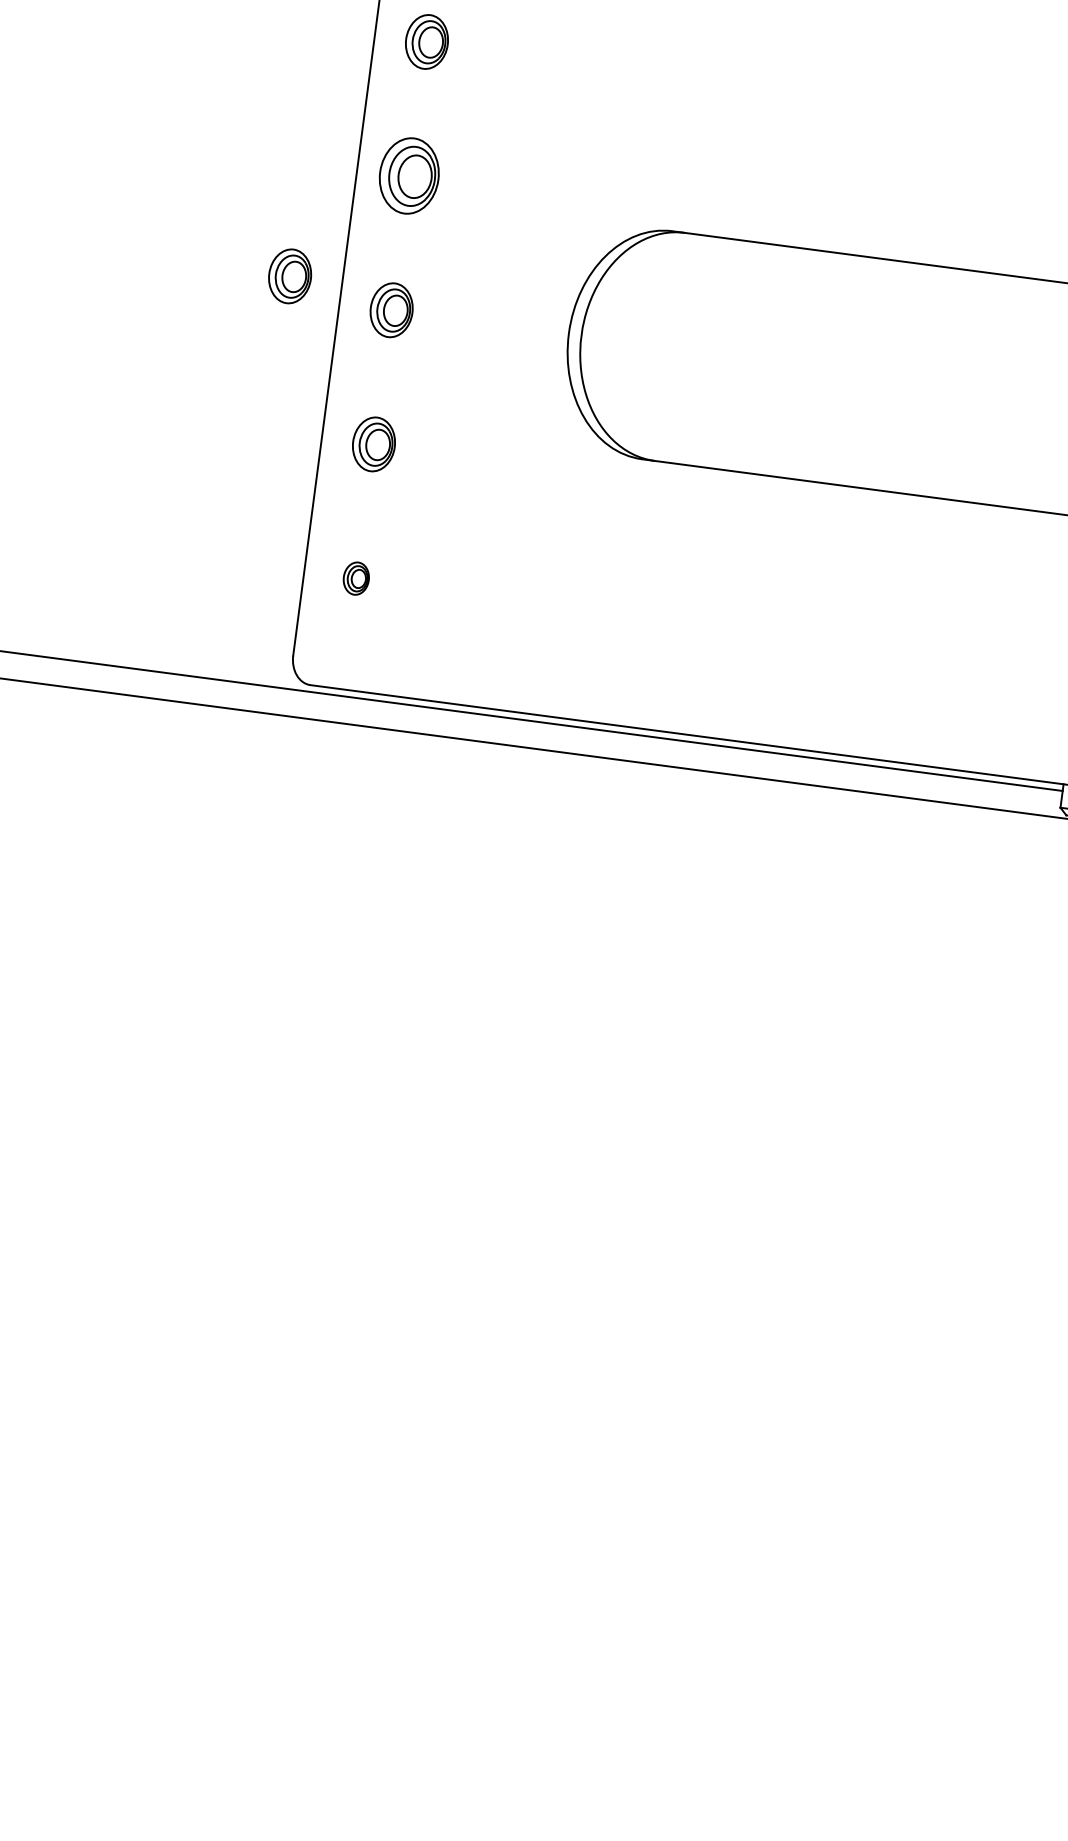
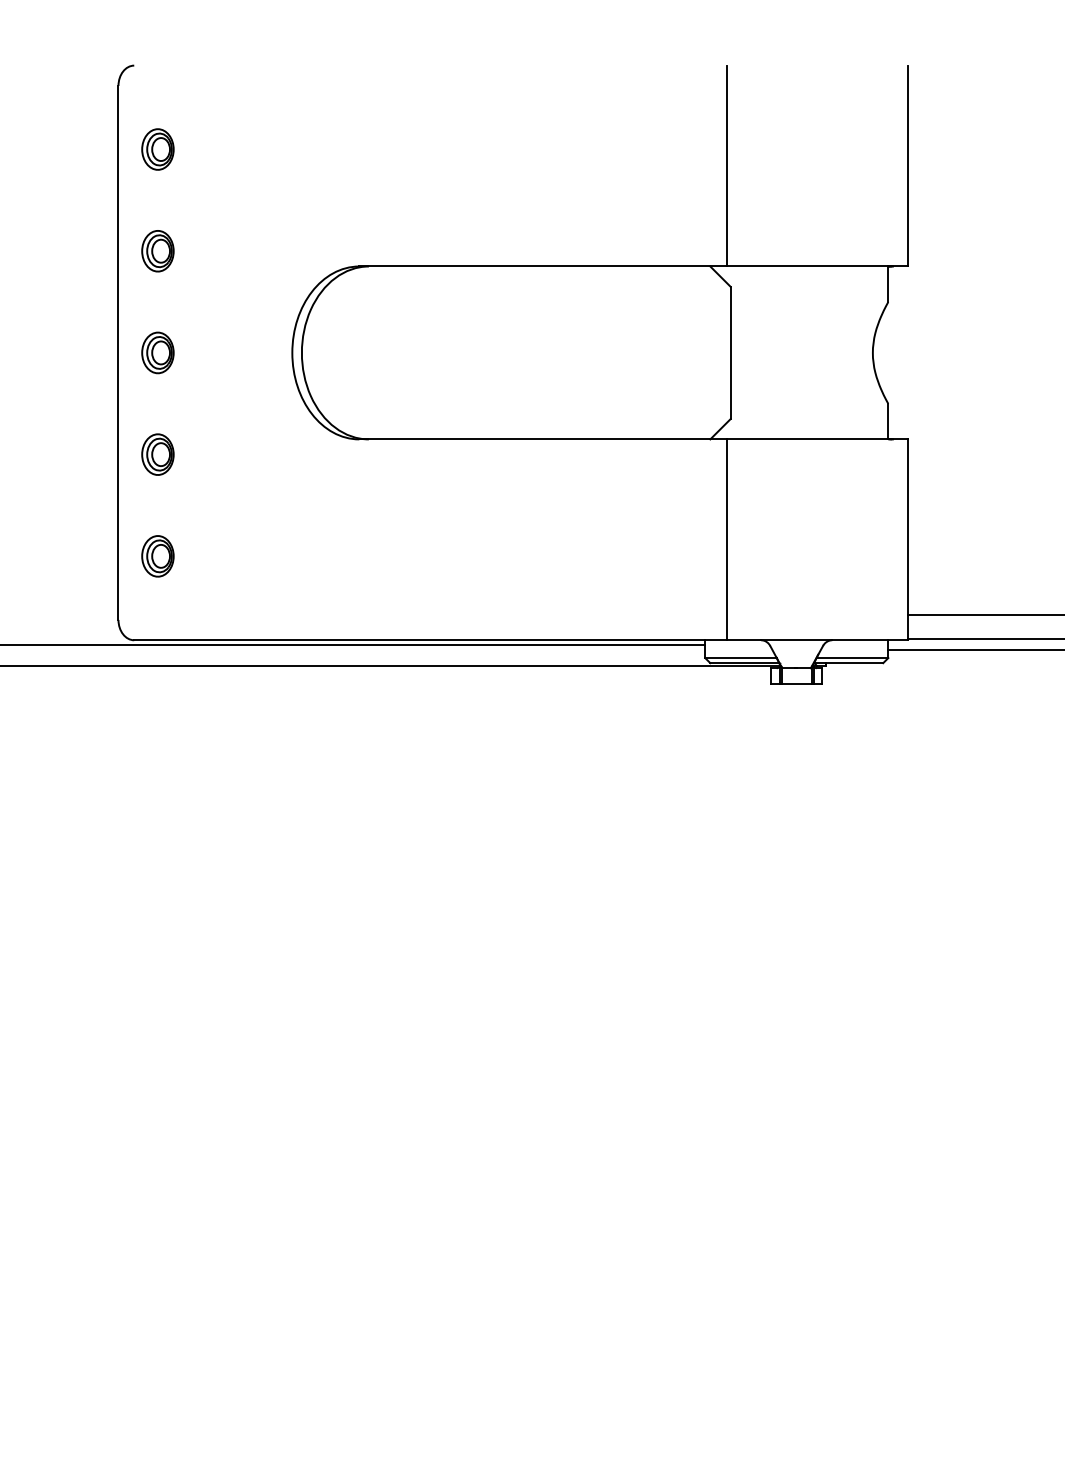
part: (408, 176) -> (157, 251), size x0.71
part: (289, 276) -> (78, 337), removed
part: (355, 578) -> (157, 556), size x1.67

